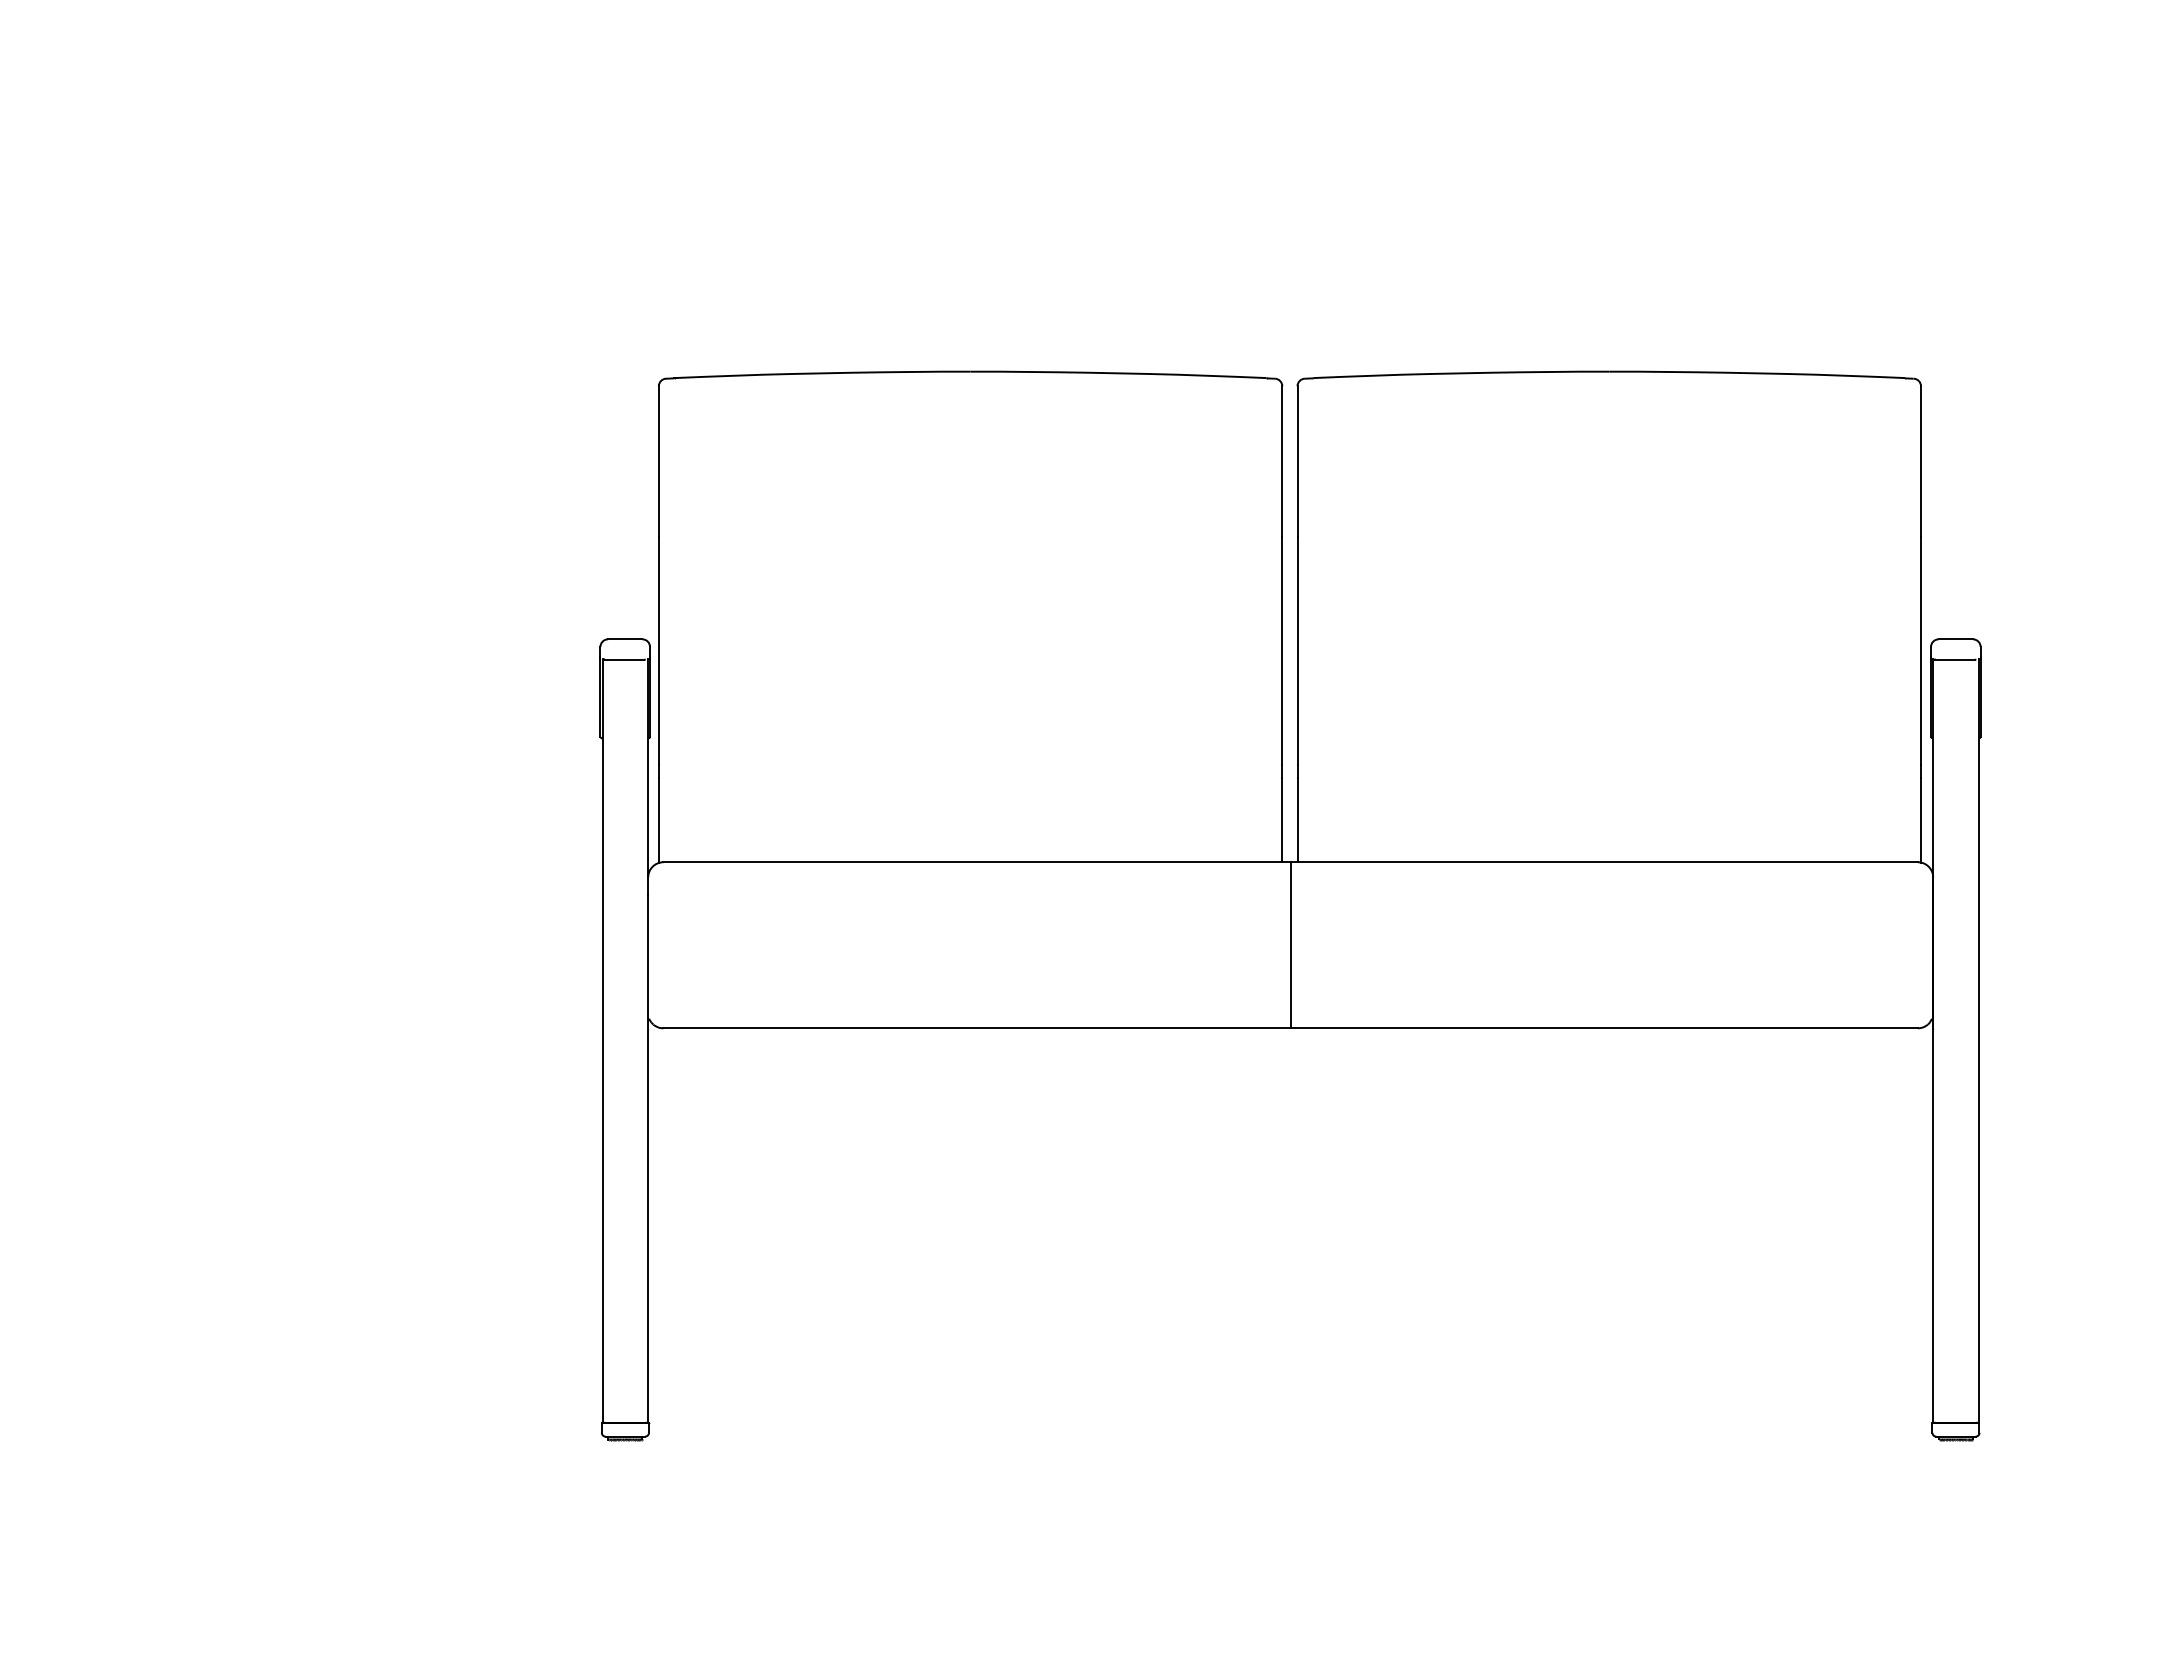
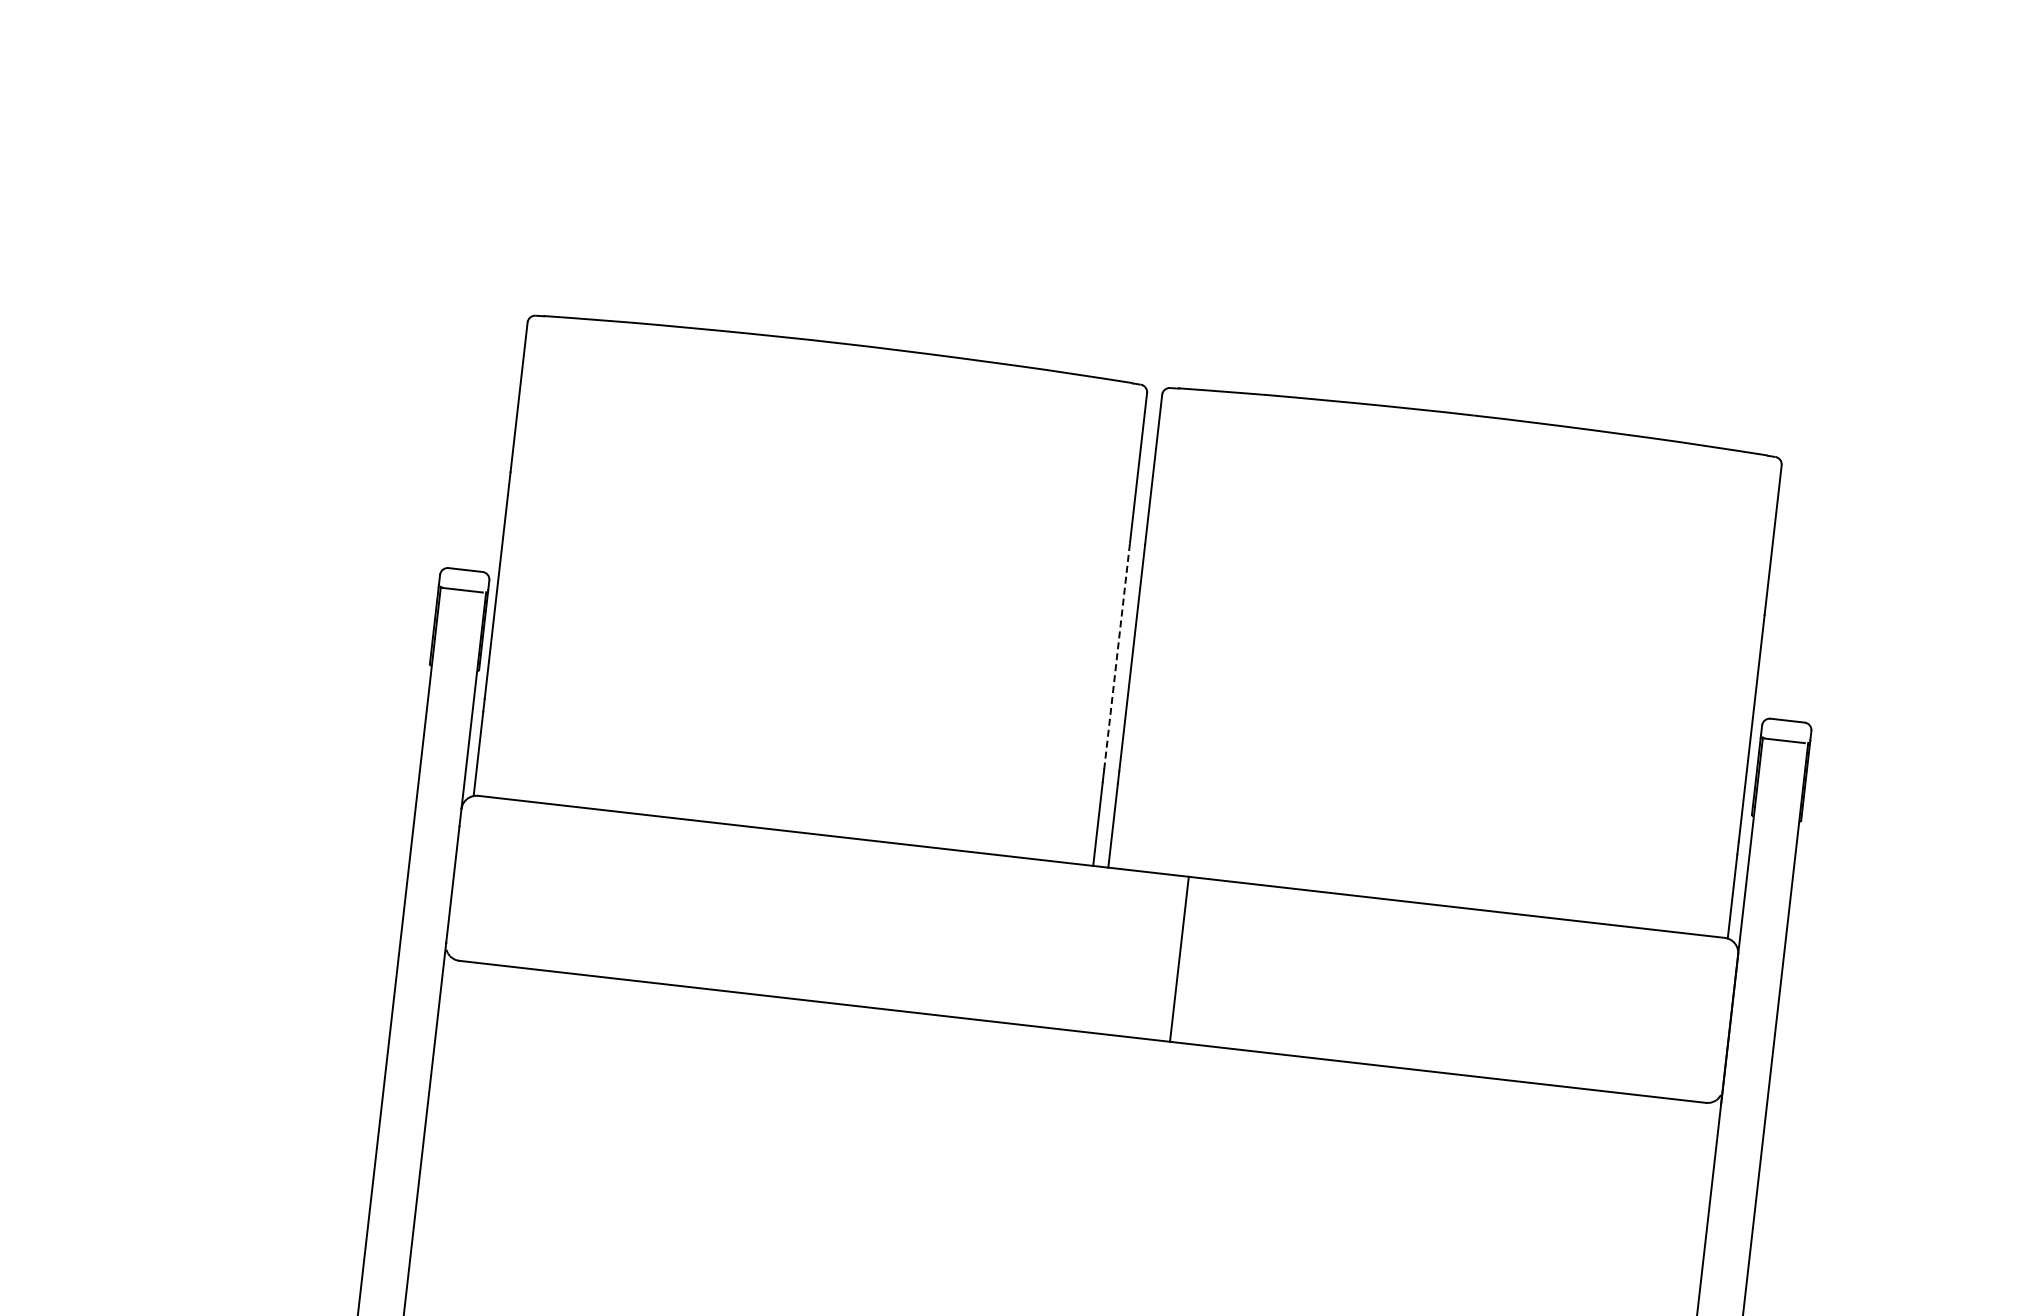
line: (1282, 650) -> (1117, 655), solid -> dashed
line: (1290, 945) -> (1179, 959), moved

